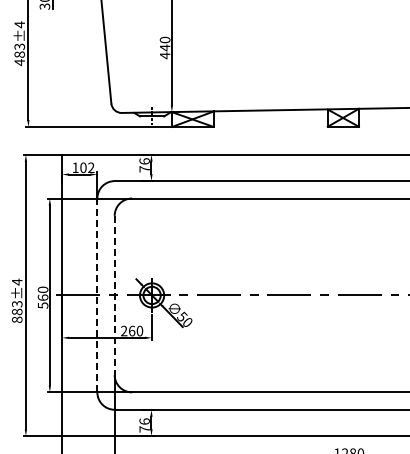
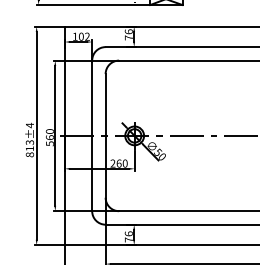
line: (97, 295) -> (92, 135), dashed -> solid
line: (114, 295) -> (105, 135), dashed -> solid
text: (17, 311) -> (30, 148), 883±4 -> 813±4

